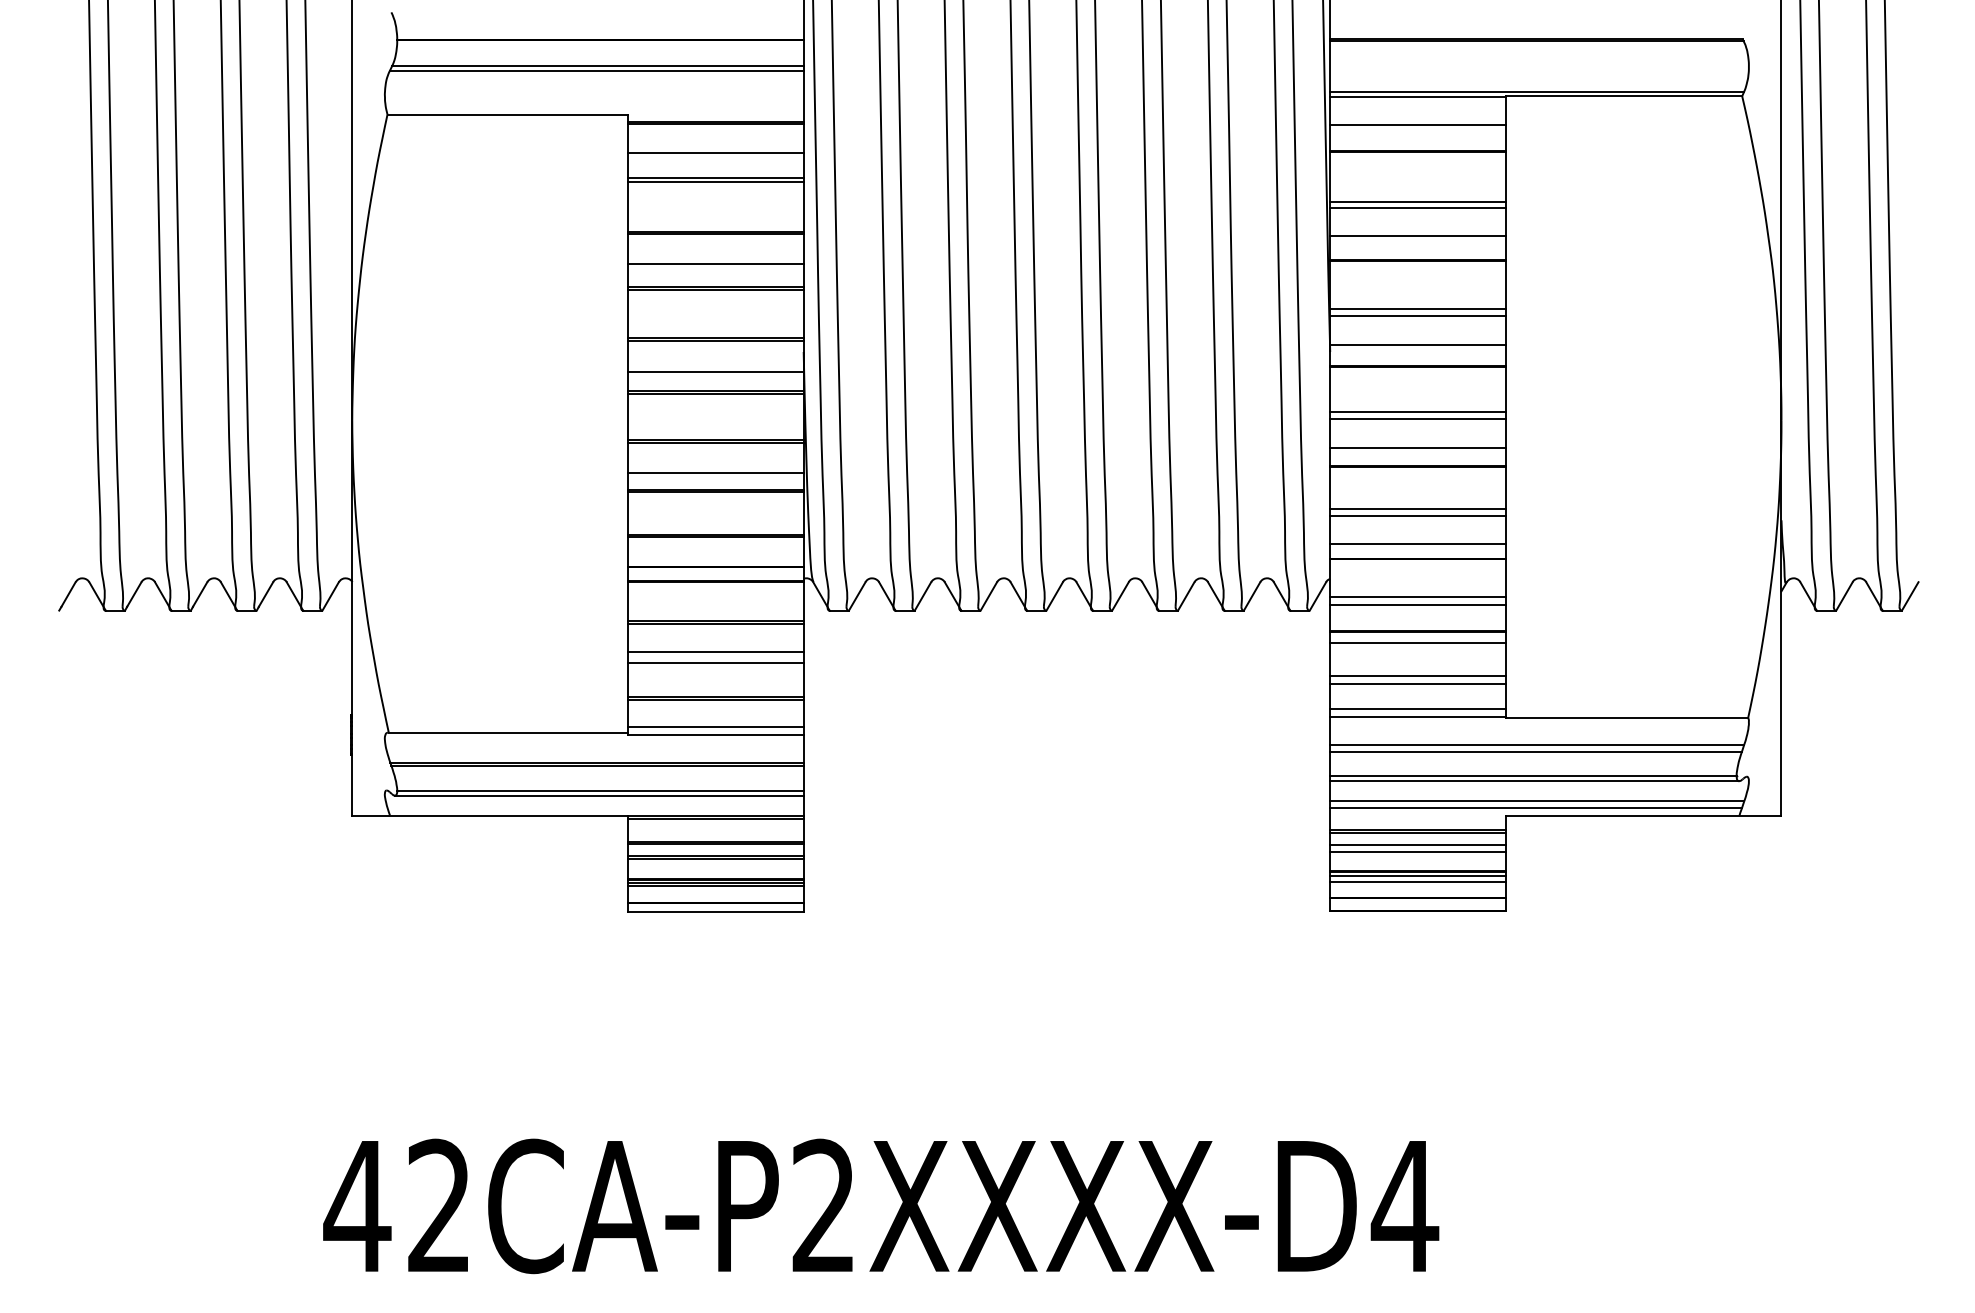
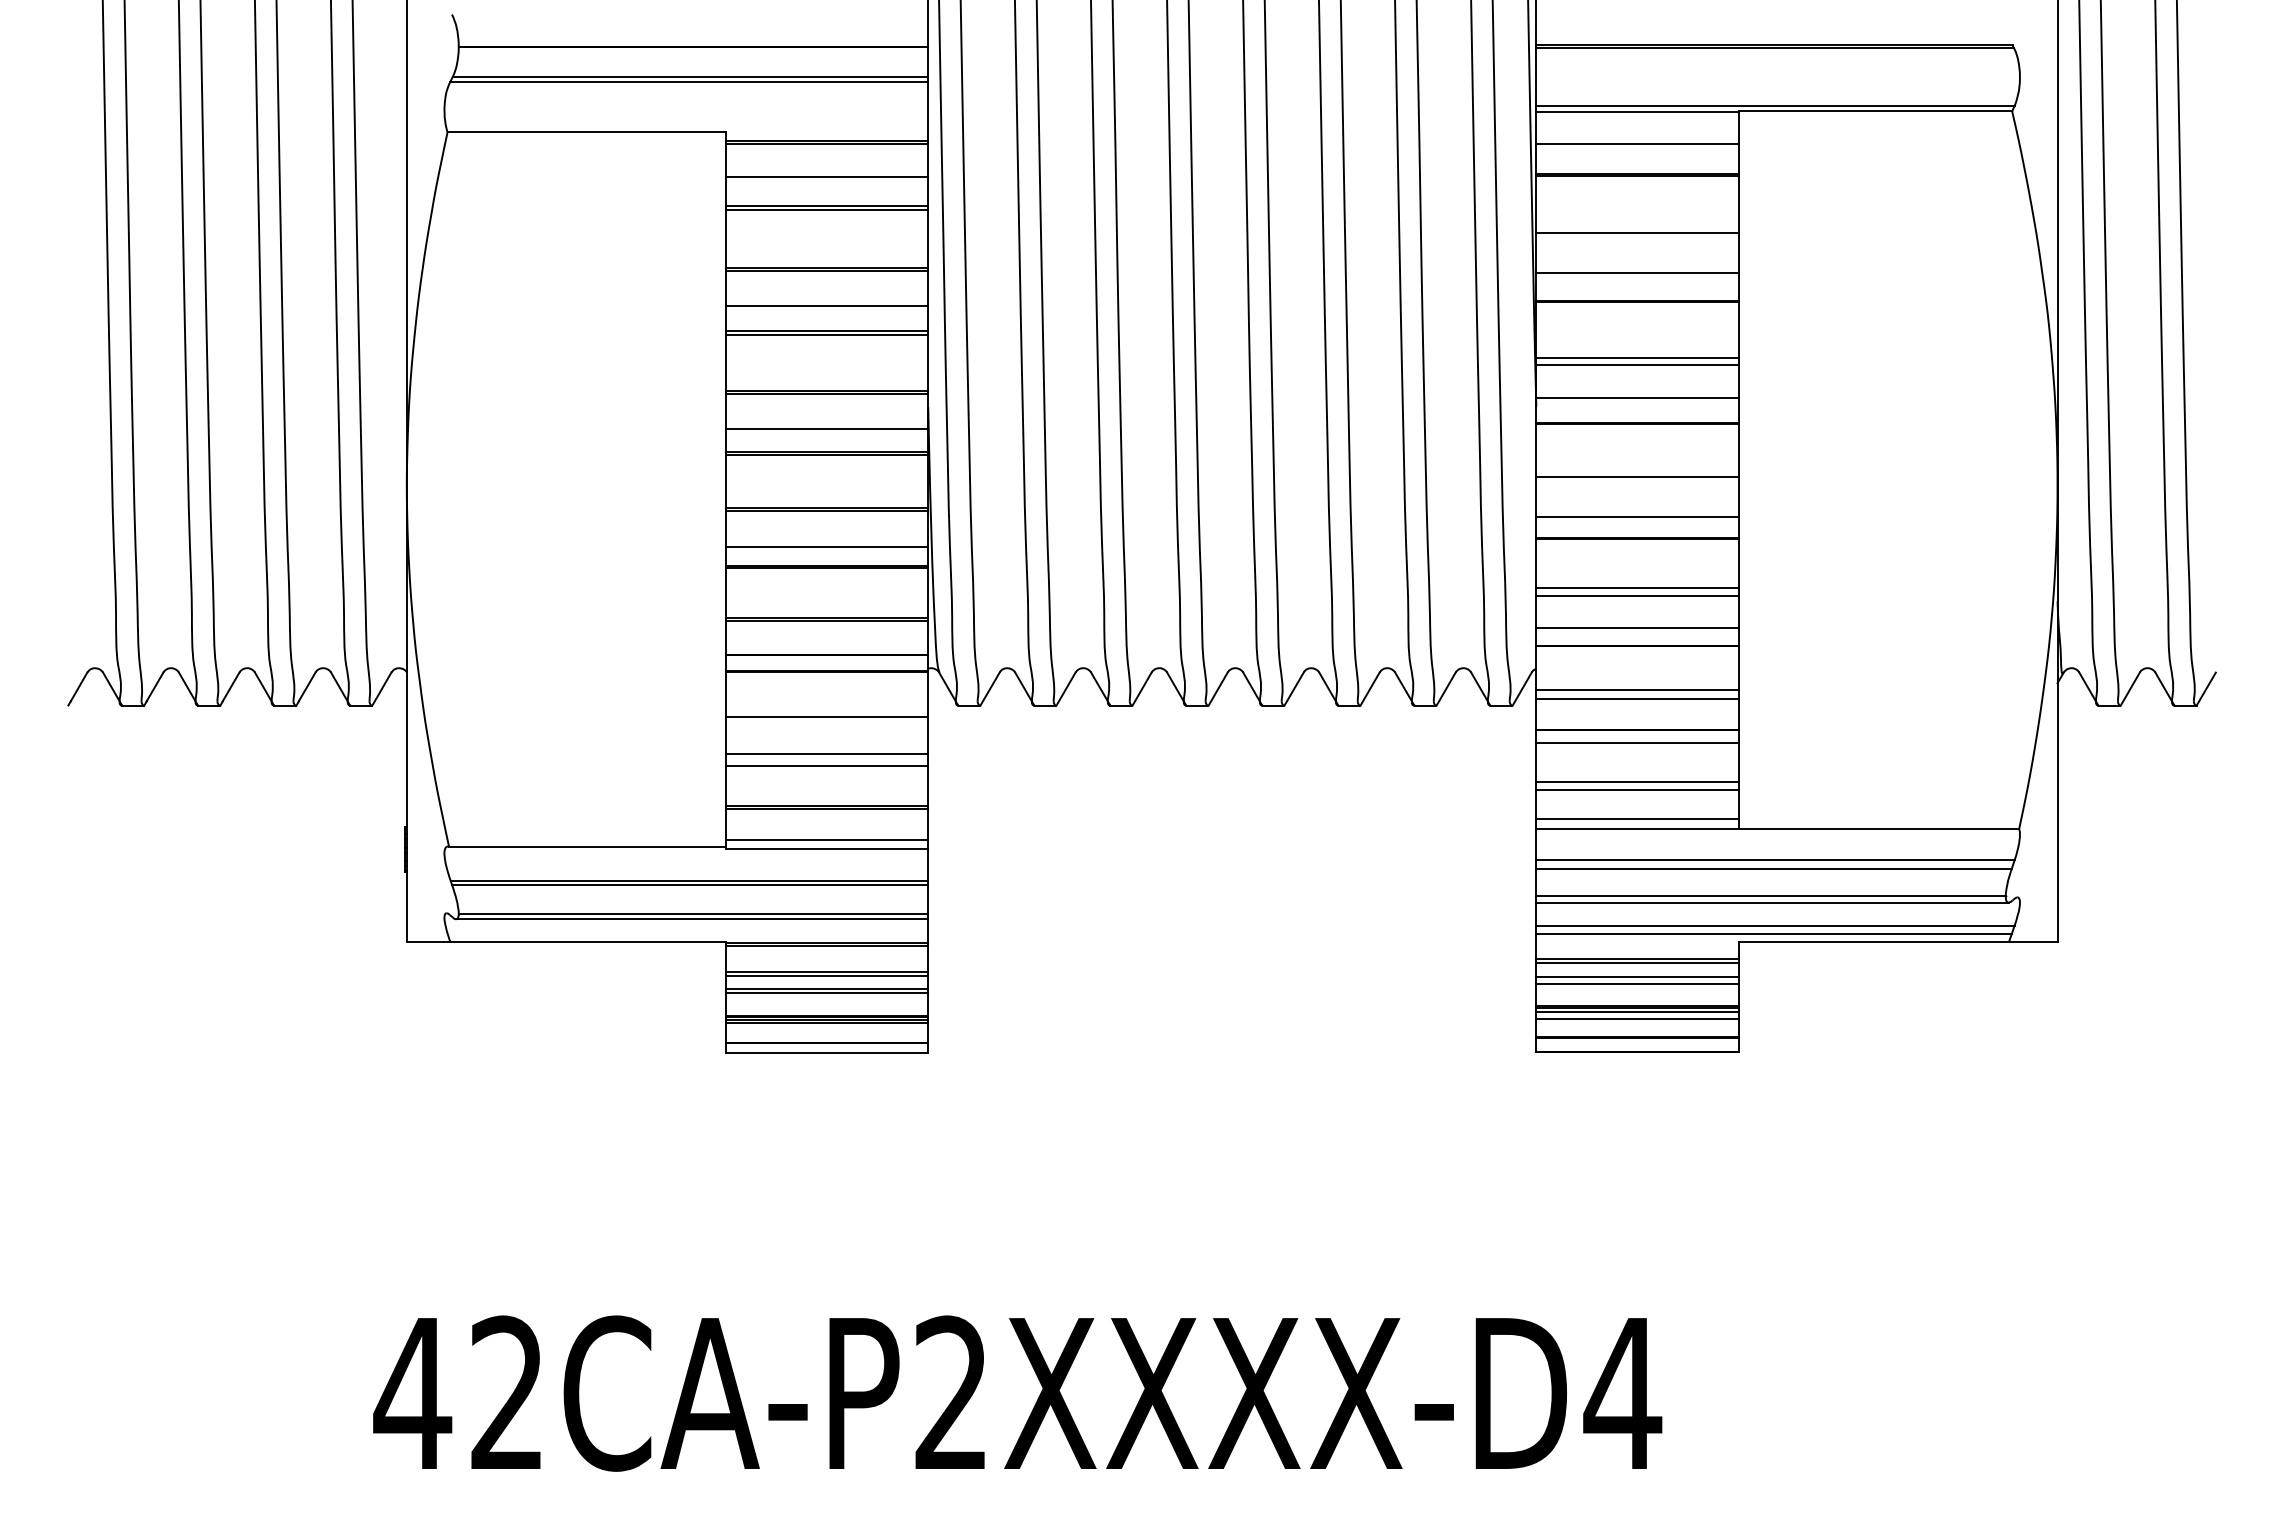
line: (1417, 208) -> (1637, 240), removed
line: (1417, 419) -> (1637, 484), removed
line: (715, 623) -> (826, 720), removed

